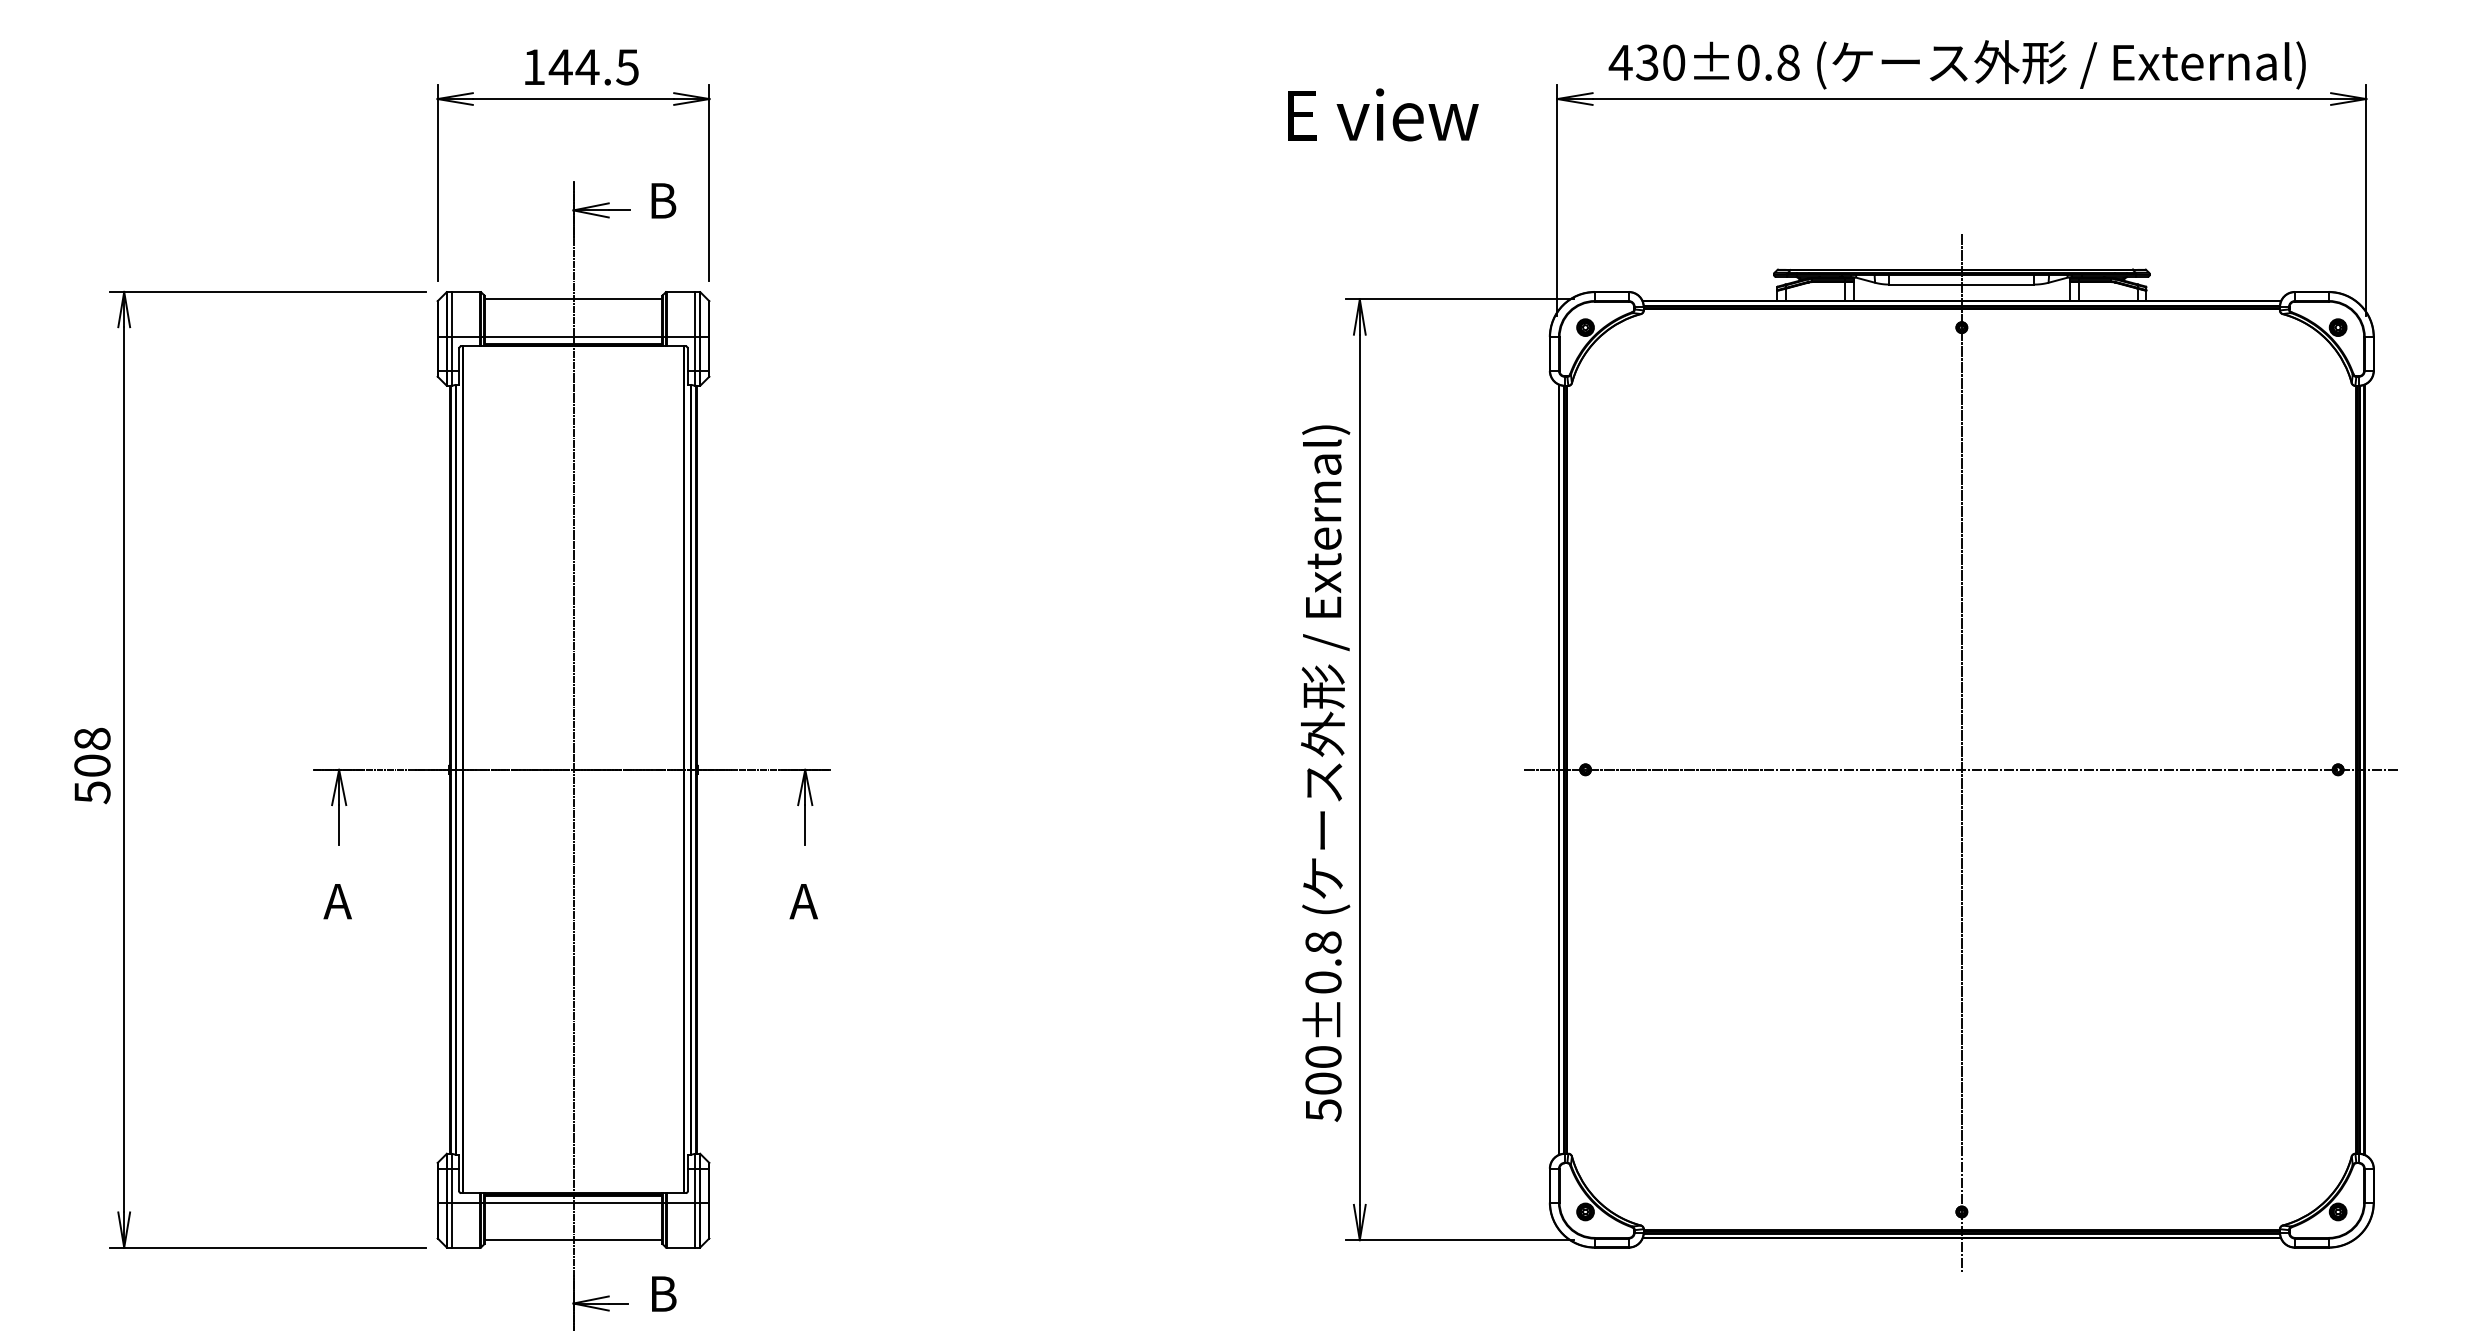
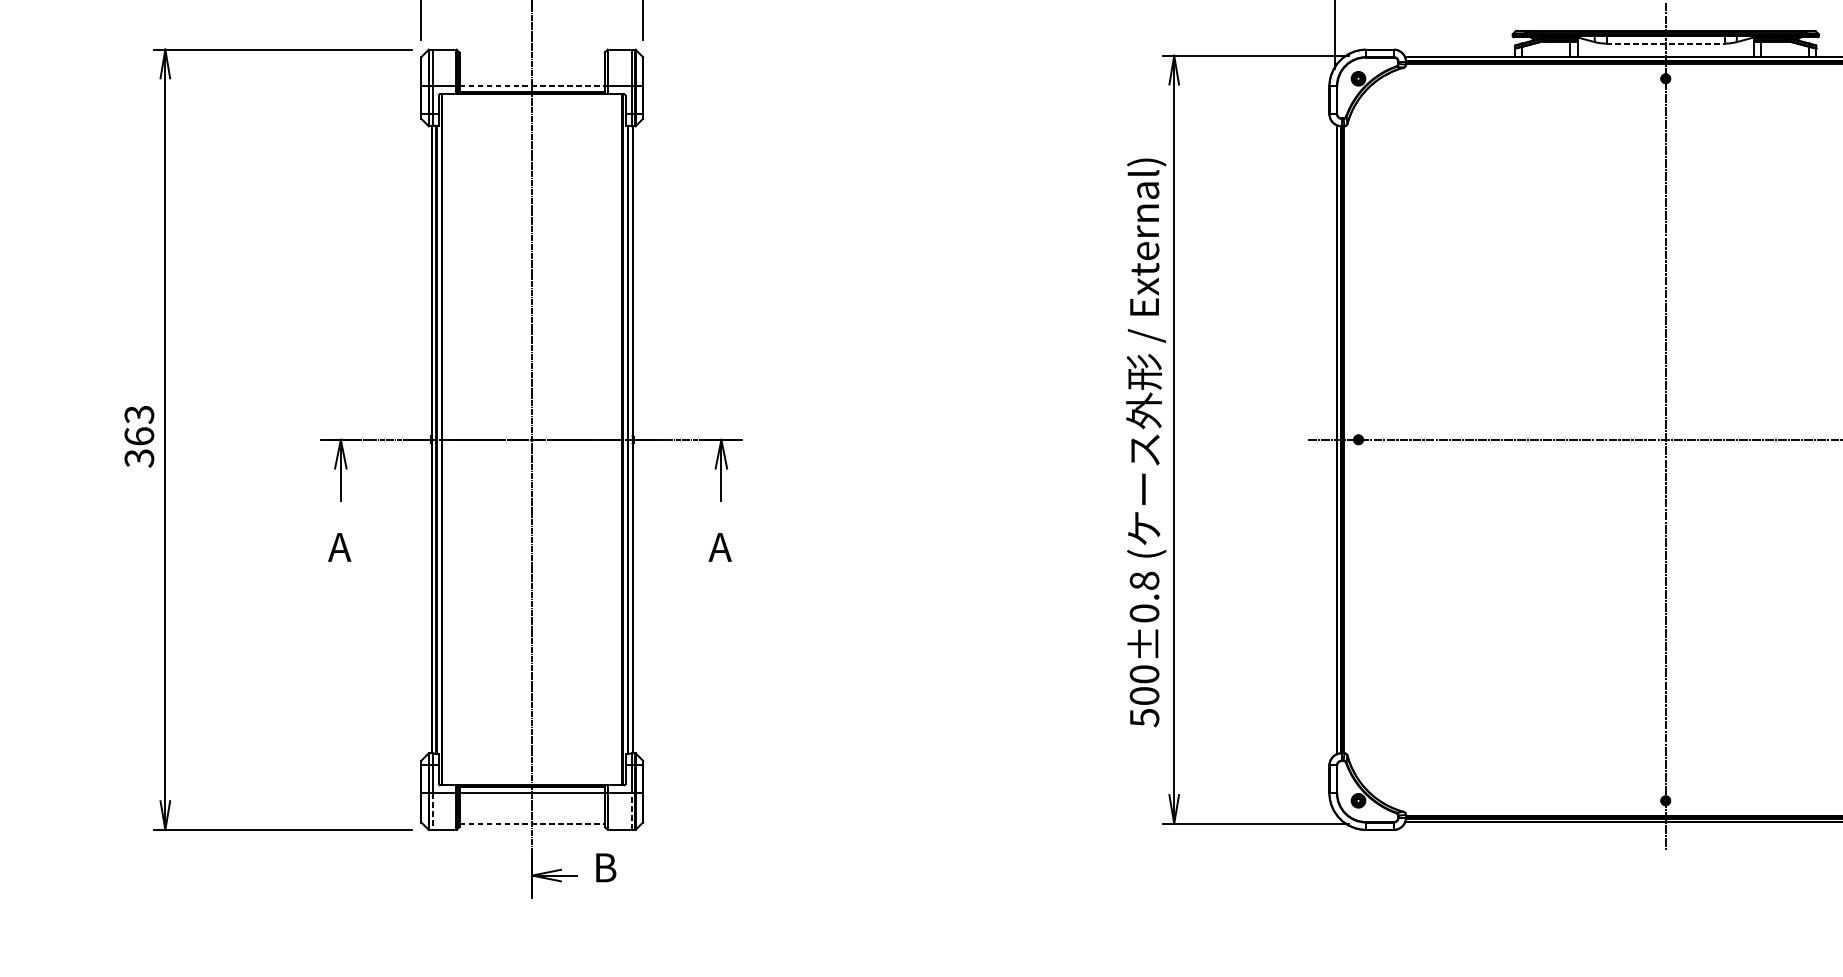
line: (1961, 284) -> (1665, 43), solid -> dashed
line: (573, 299) -> (532, 55), removed
line: (573, 337) -> (532, 86), solid -> dashed
text: (92, 765) -> (139, 436), 508 -> 363
line: (451, 1225) -> (432, 811), solid -> dashed
line: (695, 1225) -> (631, 811), solid -> dashed
line: (573, 1240) -> (532, 824), solid -> dashed

